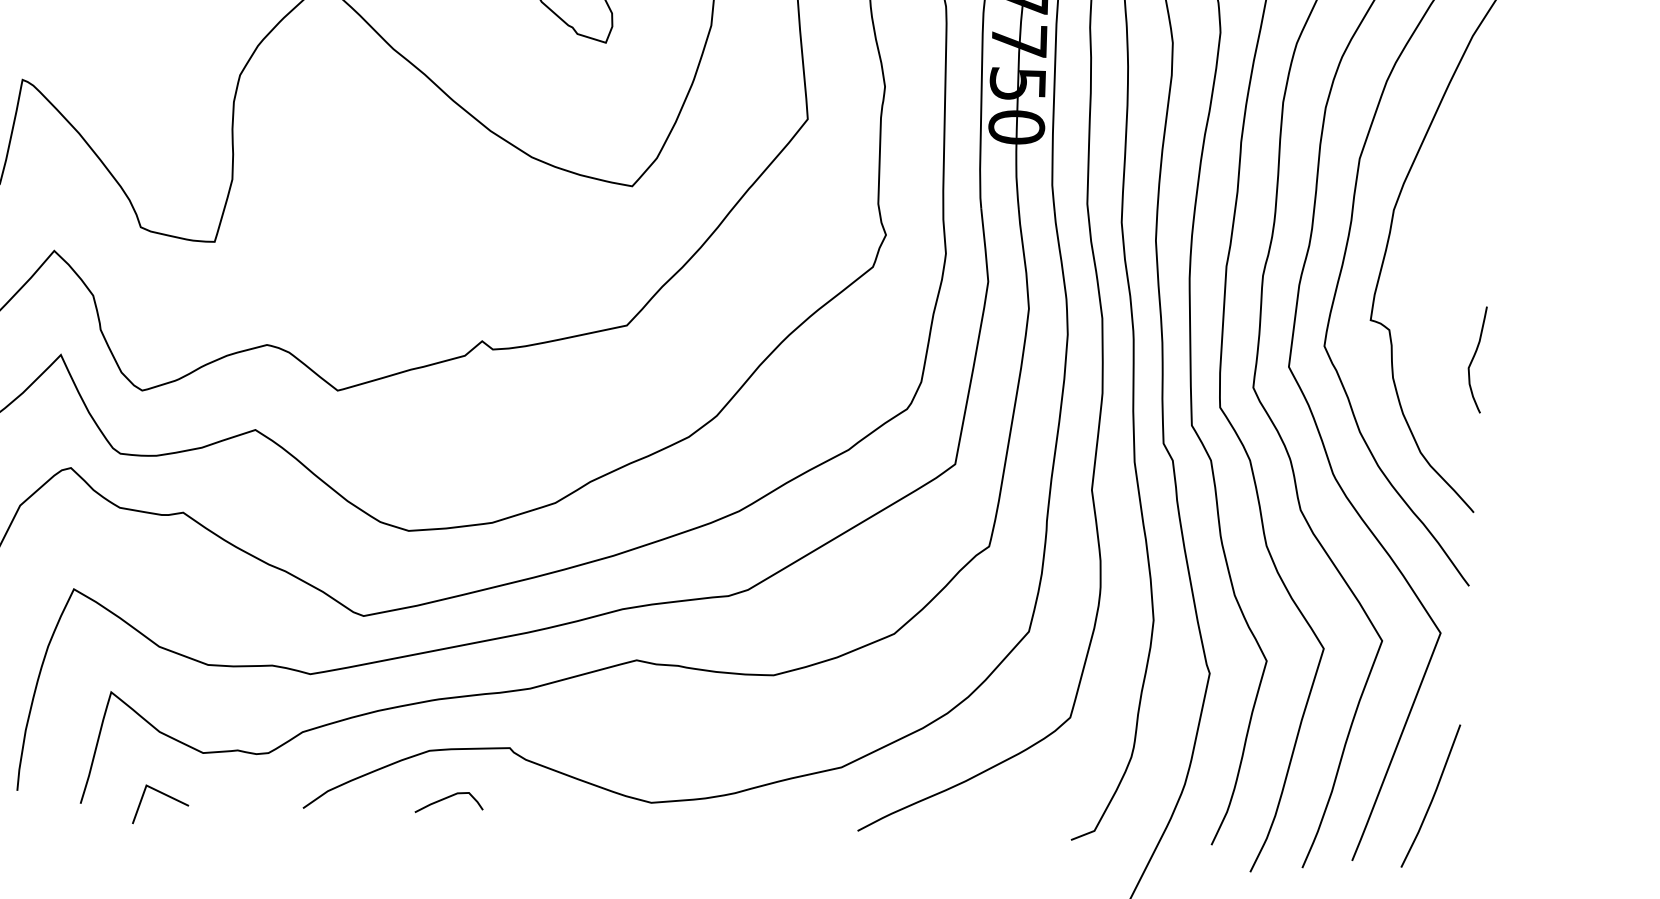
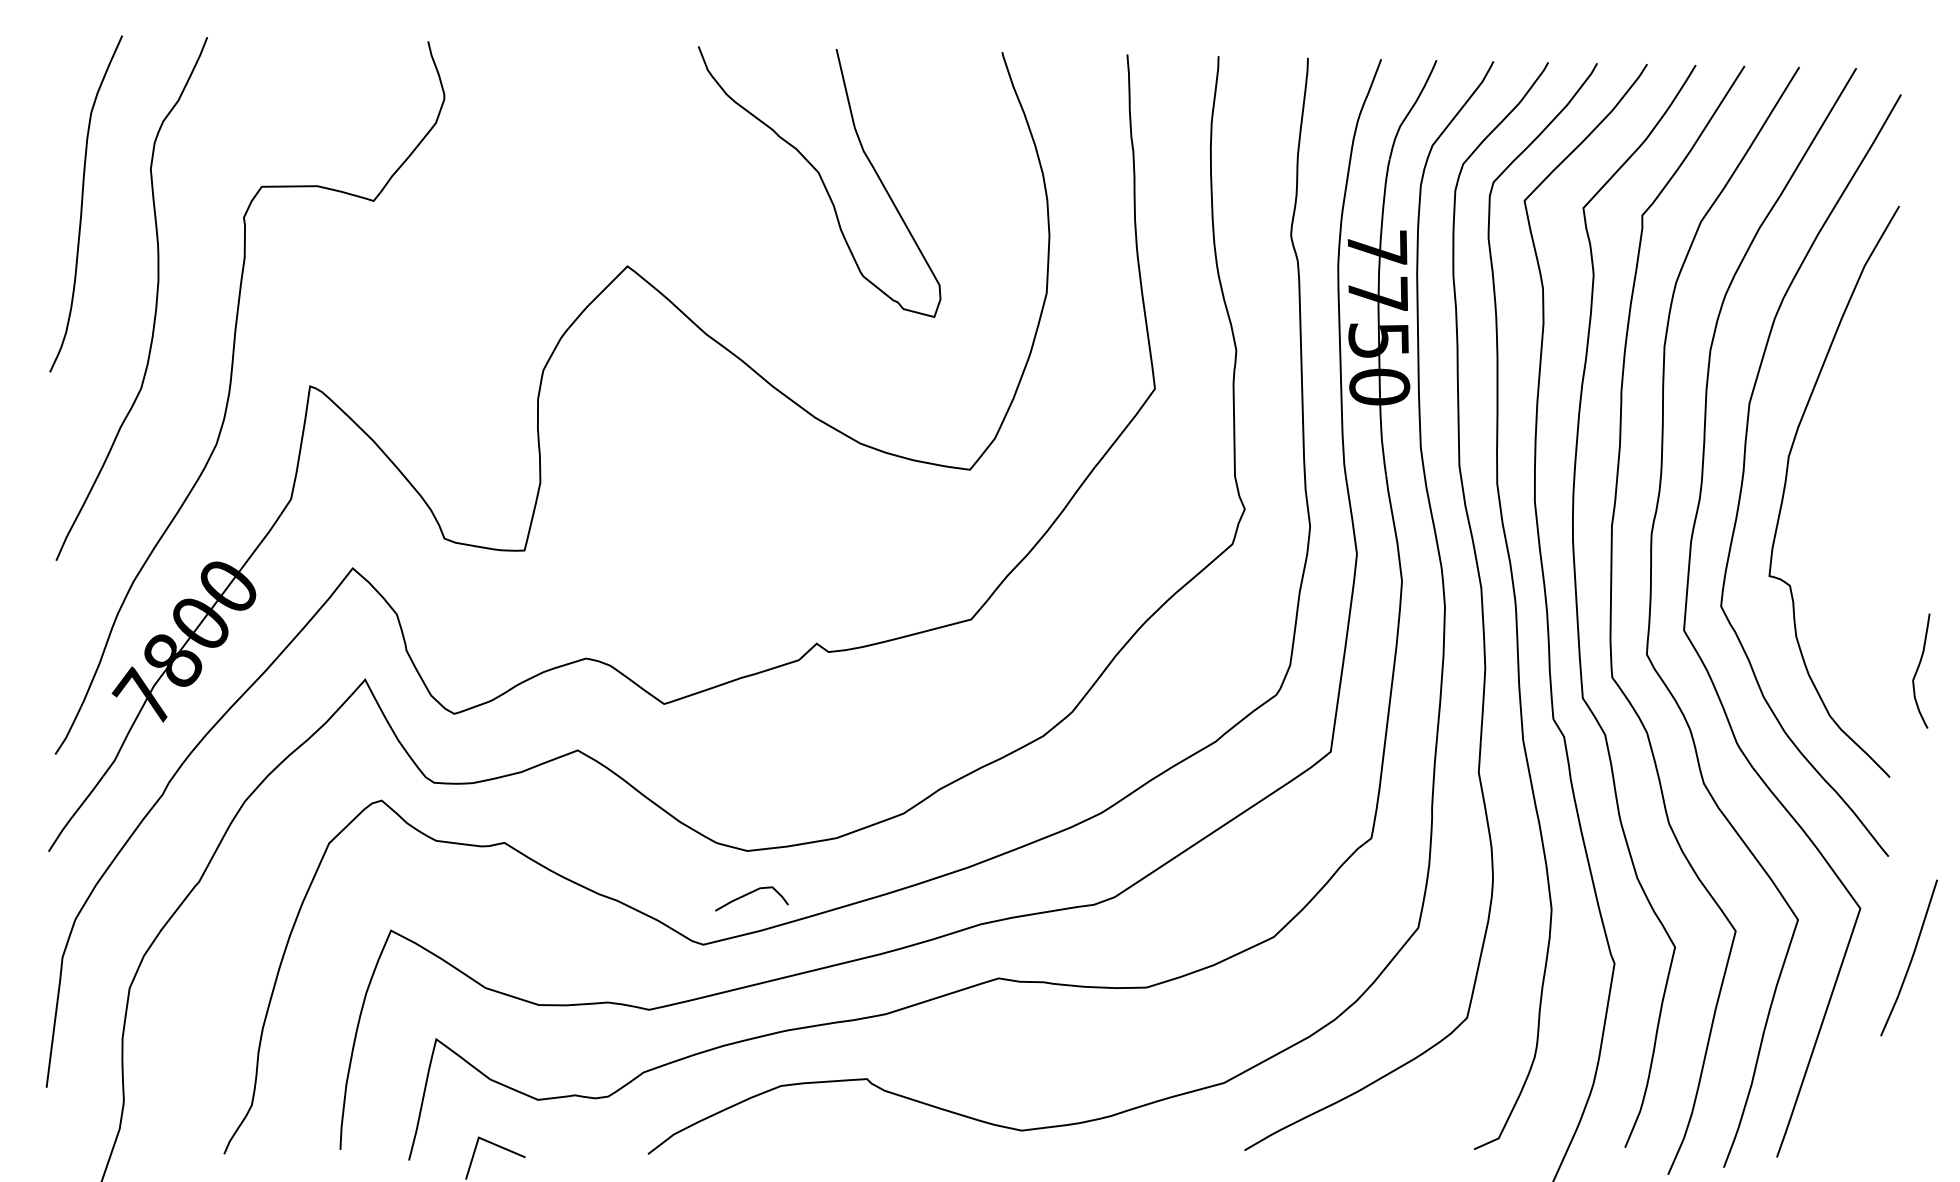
curve: (1474, 358) -> (1918, 669), moved
curve: (1432, 797) -> (1910, 959), moved
curve: (447, 798) -> (749, 894), moved

